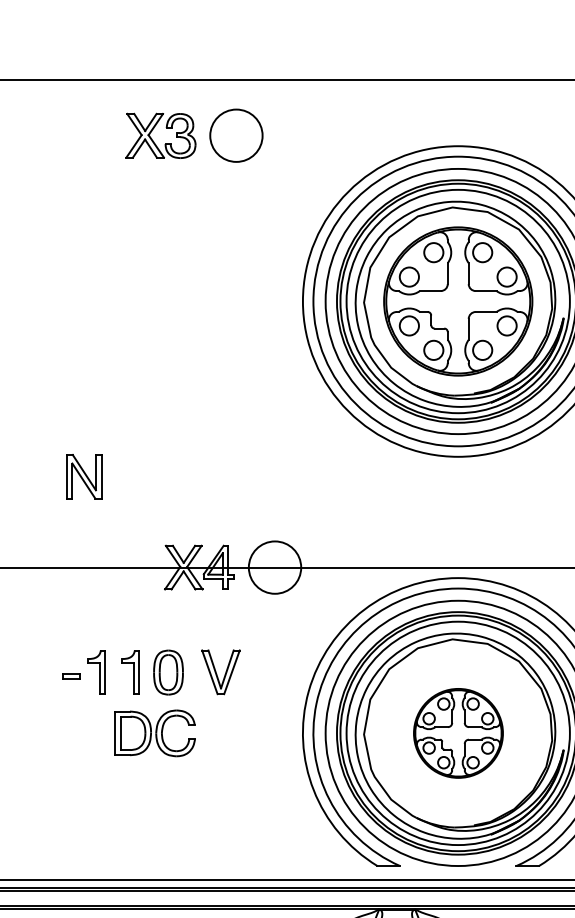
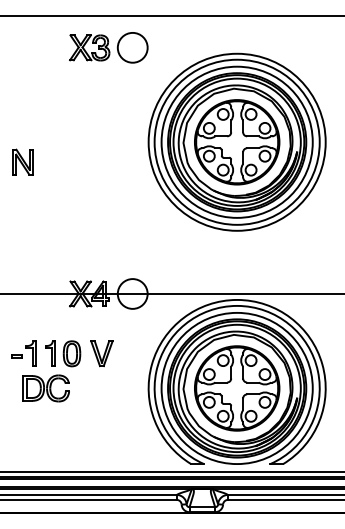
part: (193, 135) -> (108, 47), moved
part: (83, 475) -> (22, 161), moved
part: (153, 733) -> (45, 388), moved
part: (458, 733) -> (237, 388), size x1.67

